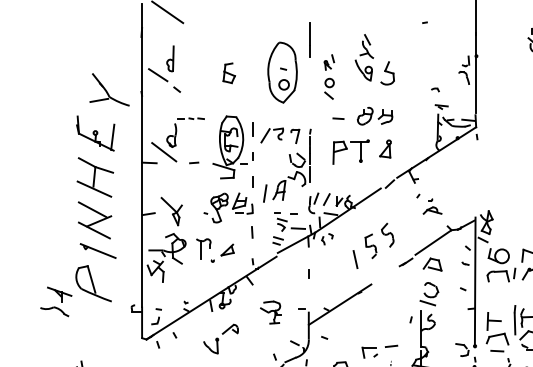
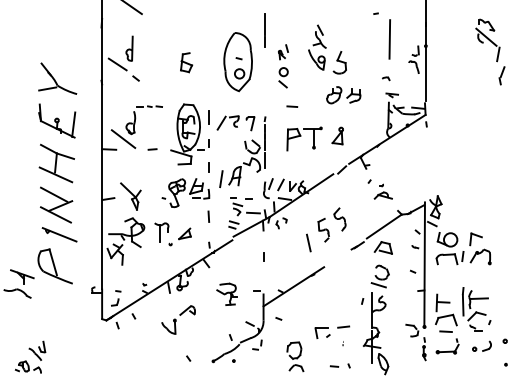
line: (438, 49) -> (389, 39), added
part: (109, 89) -> (57, 78), moved
part: (374, 116) -> (343, 95), moved

